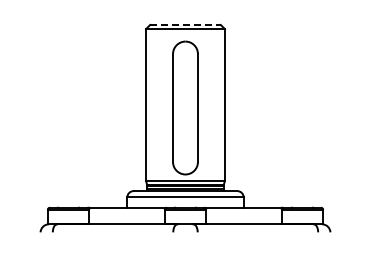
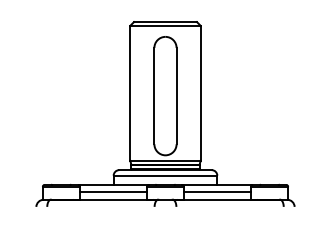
line: (185, 24) -> (165, 21), dashed -> solid
line: (126, 216) -> (112, 192), added
line: (243, 216) -> (217, 192), added

